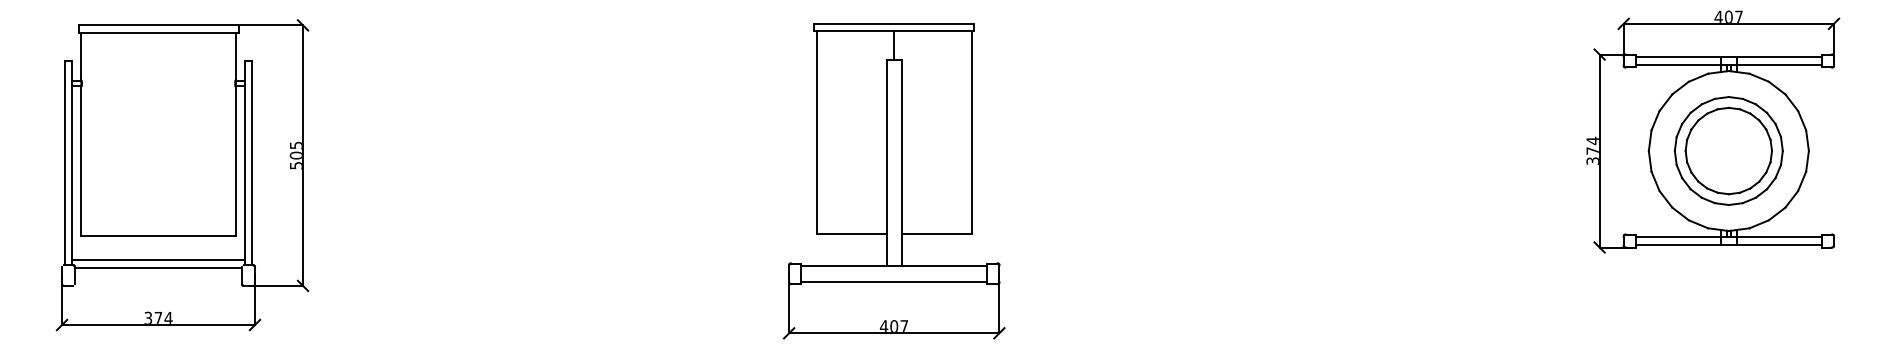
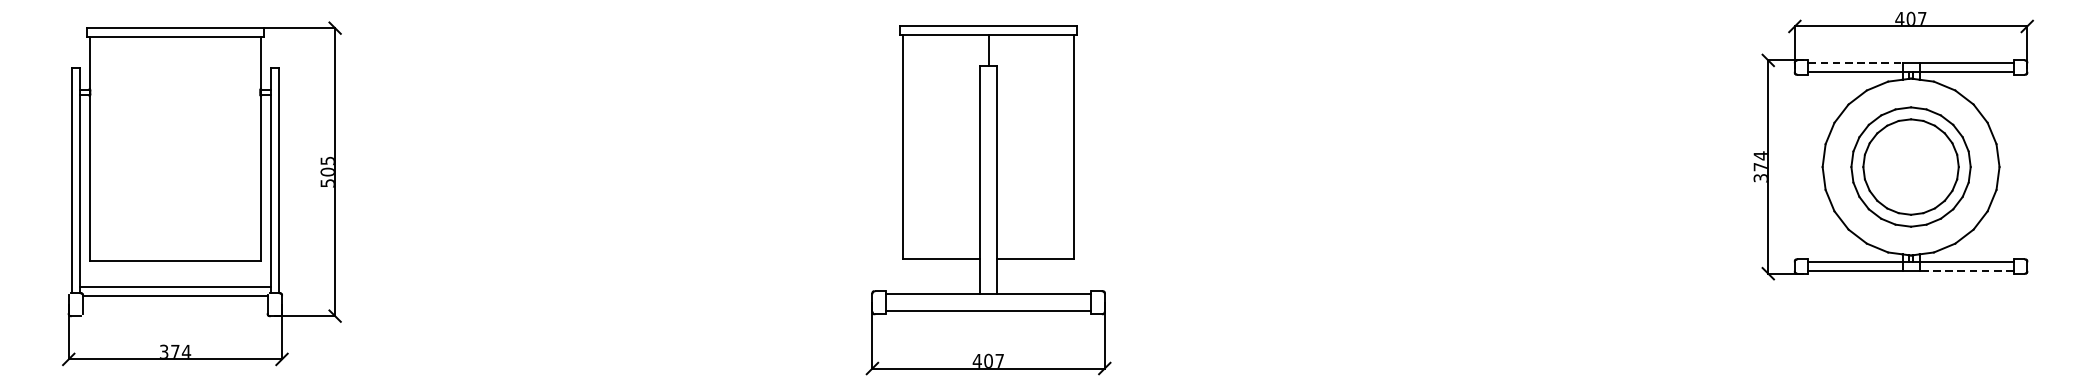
line: (1678, 57) -> (1855, 63), solid -> dashed
line: (1779, 244) -> (1967, 270), solid -> dashed

